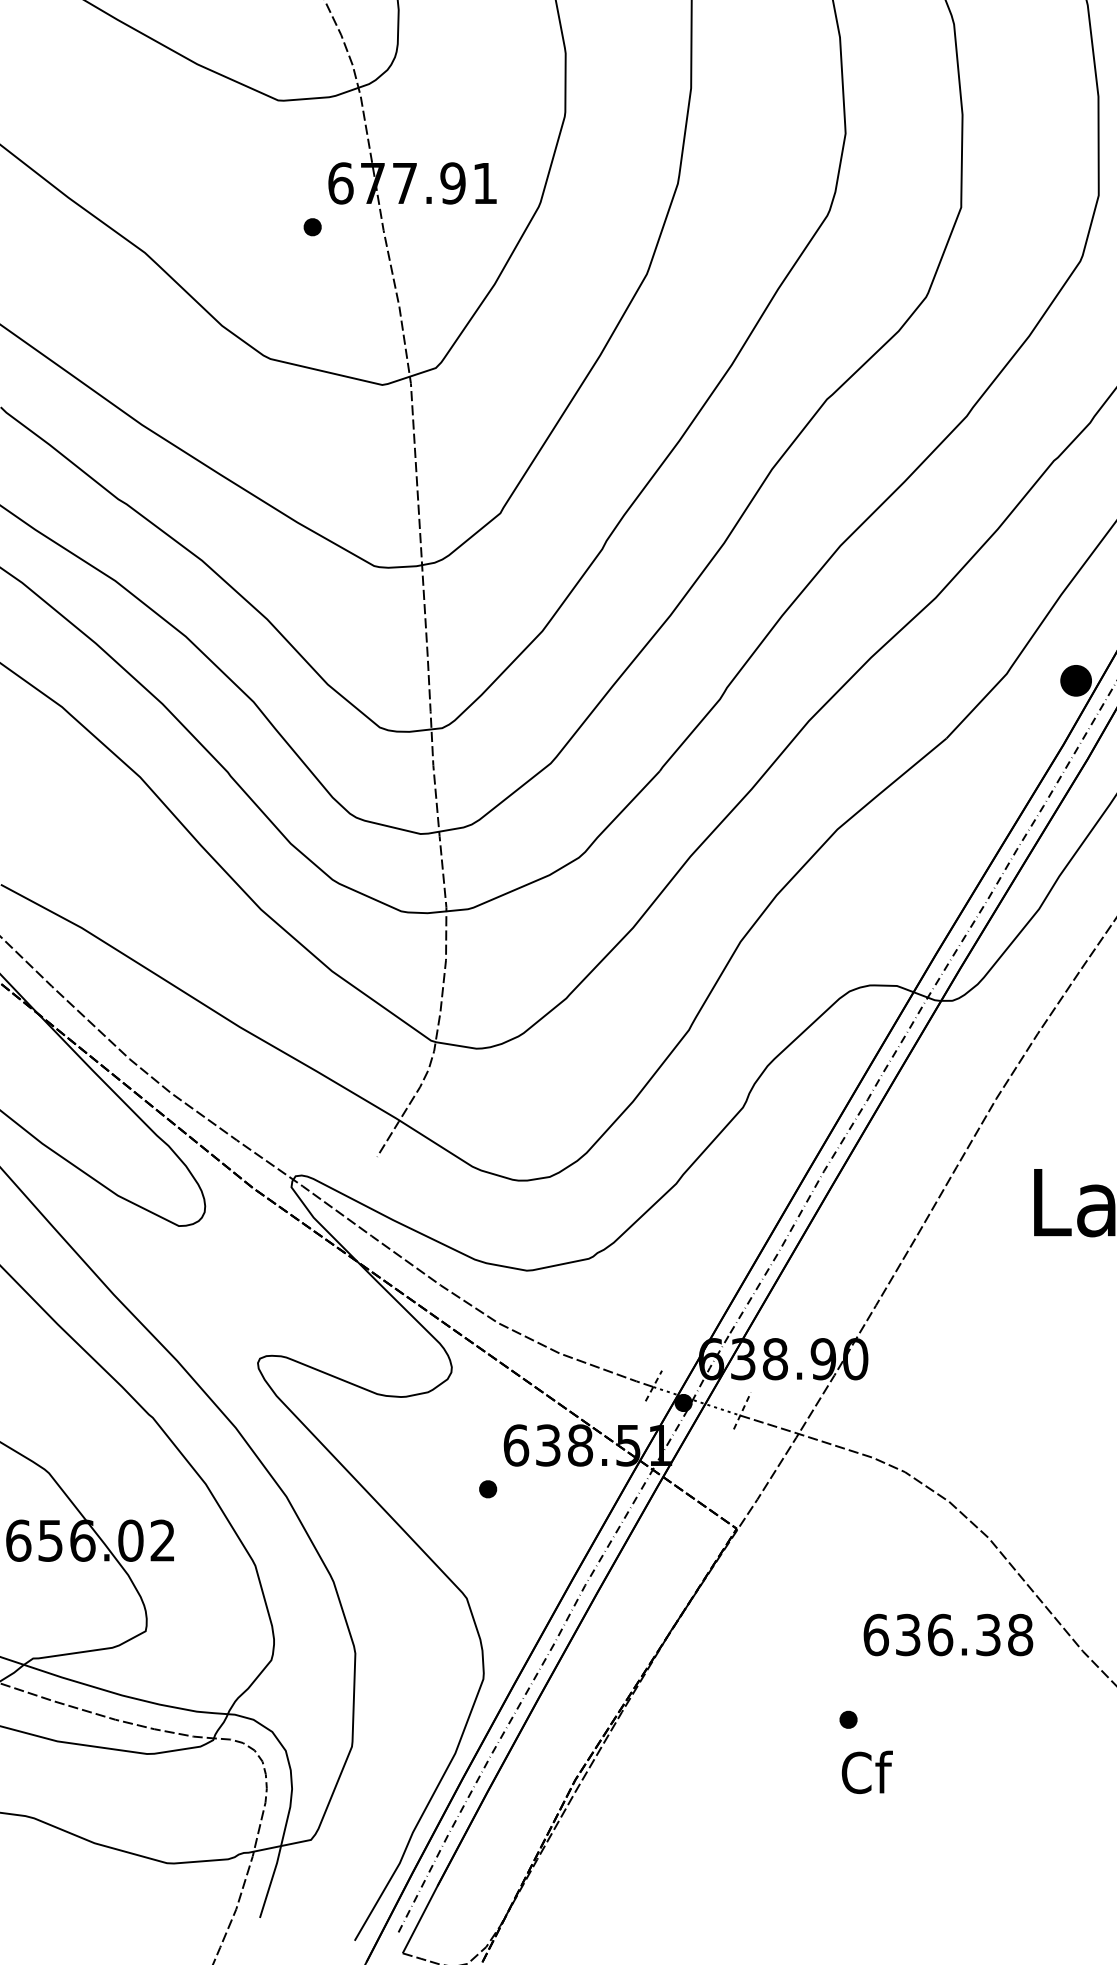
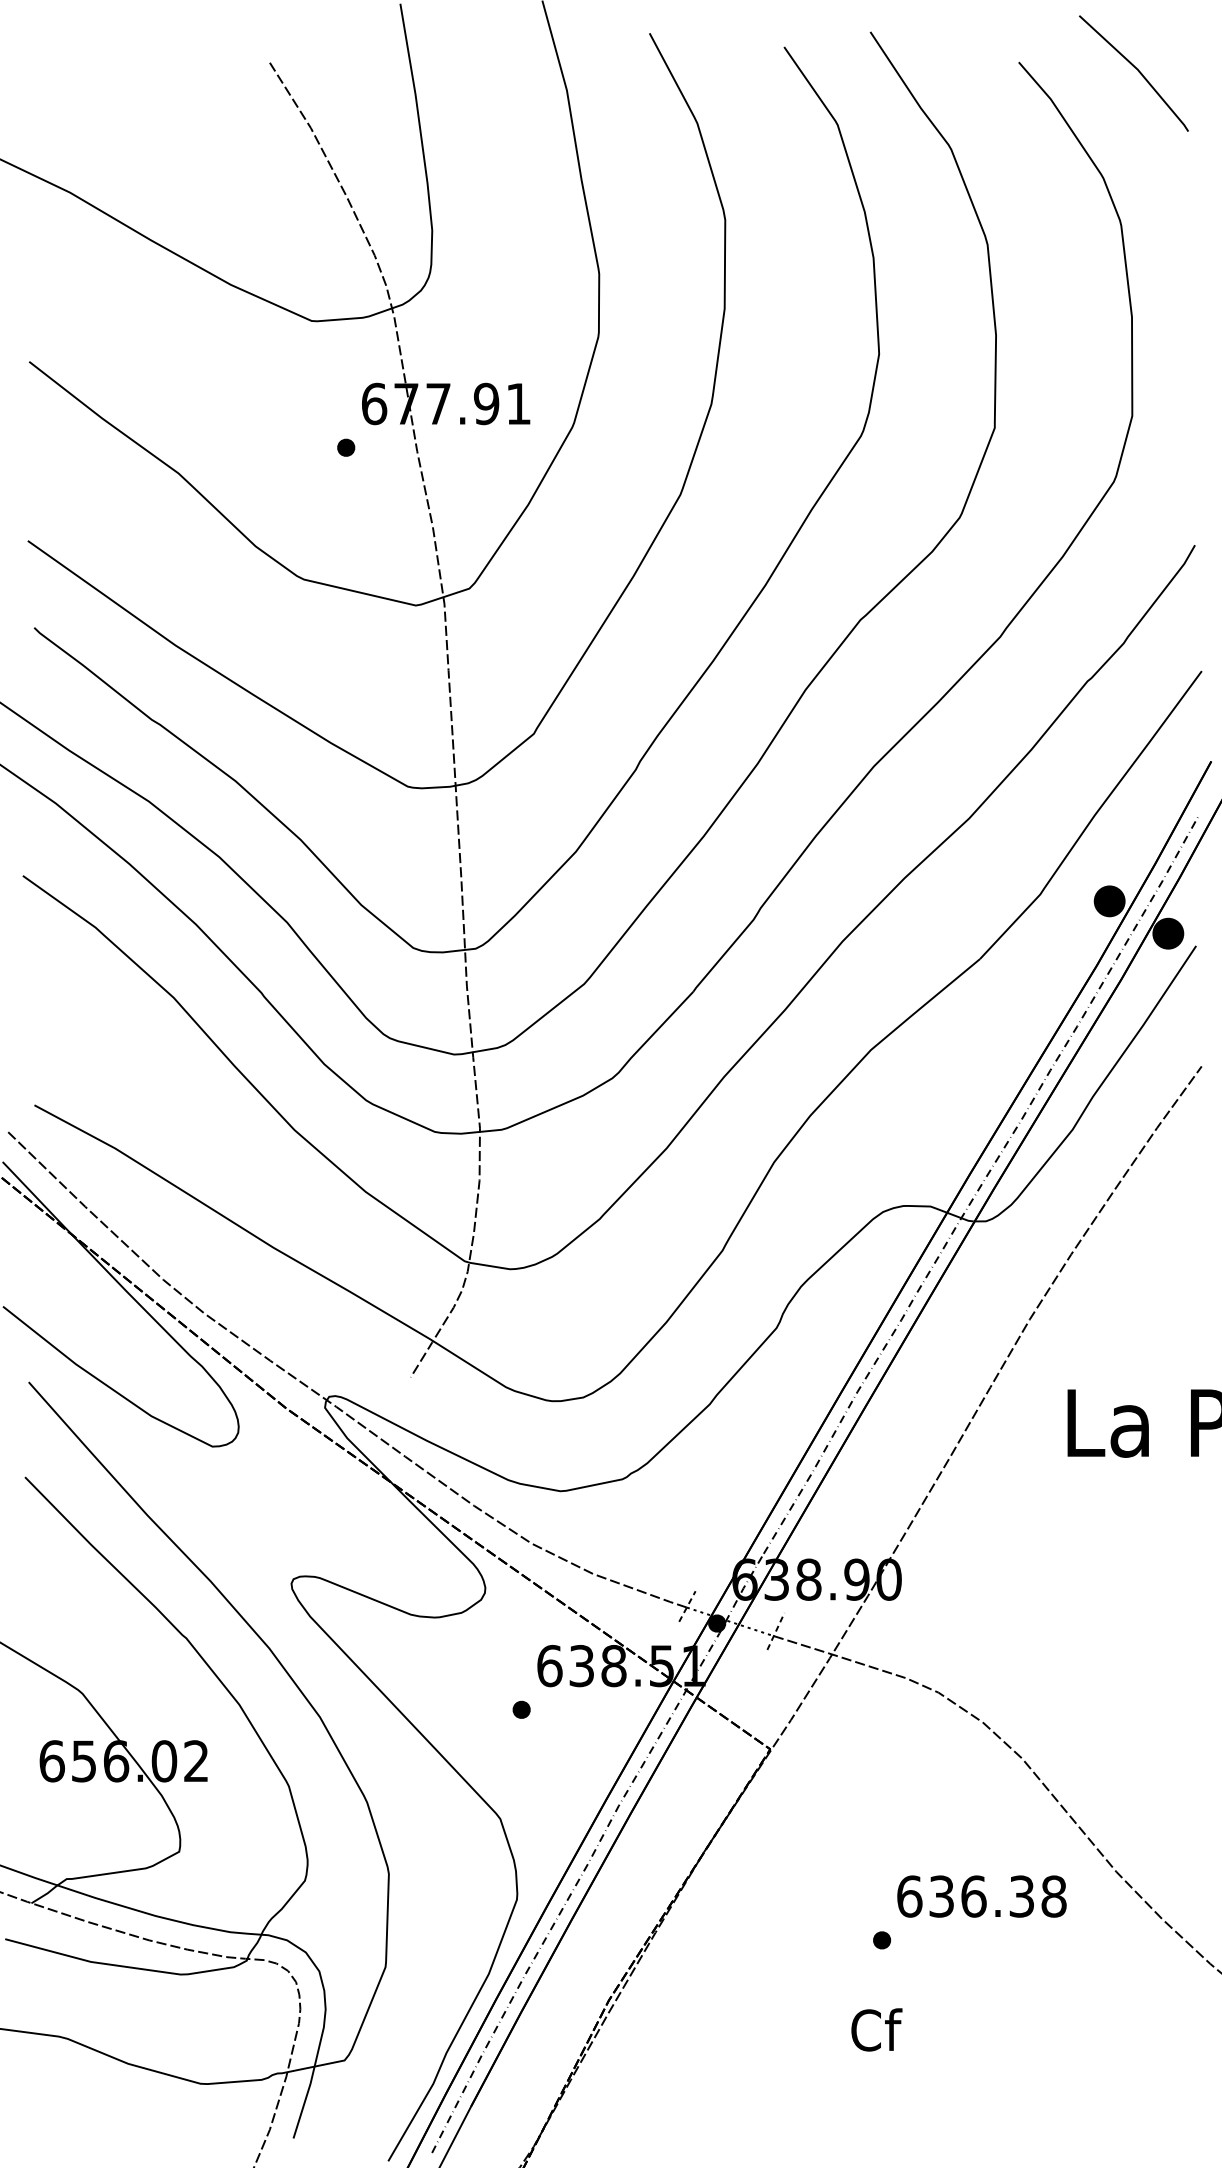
text: (947, 1634) -> (981, 1896), moved
text: (866, 1771) -> (876, 2029), moved

